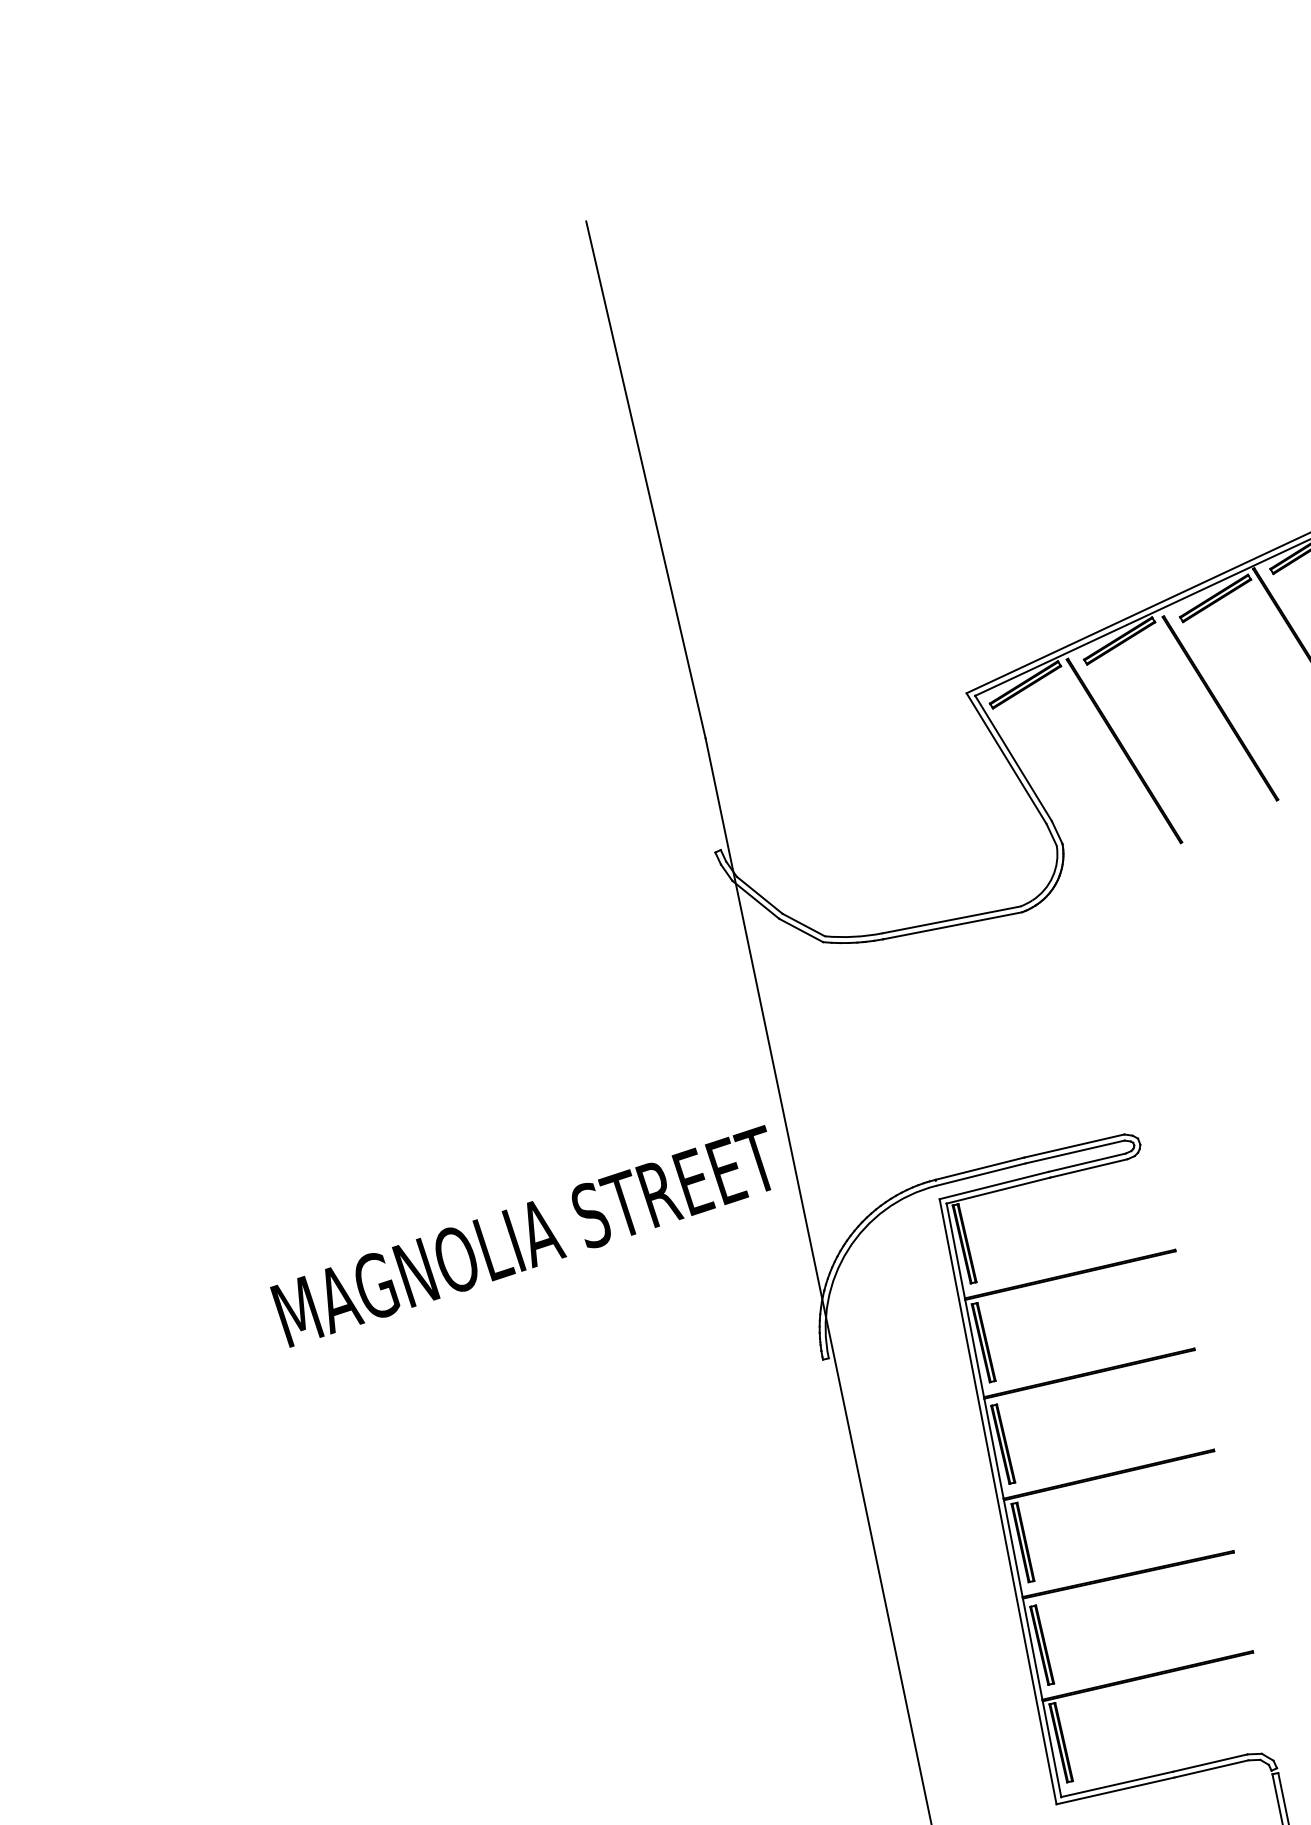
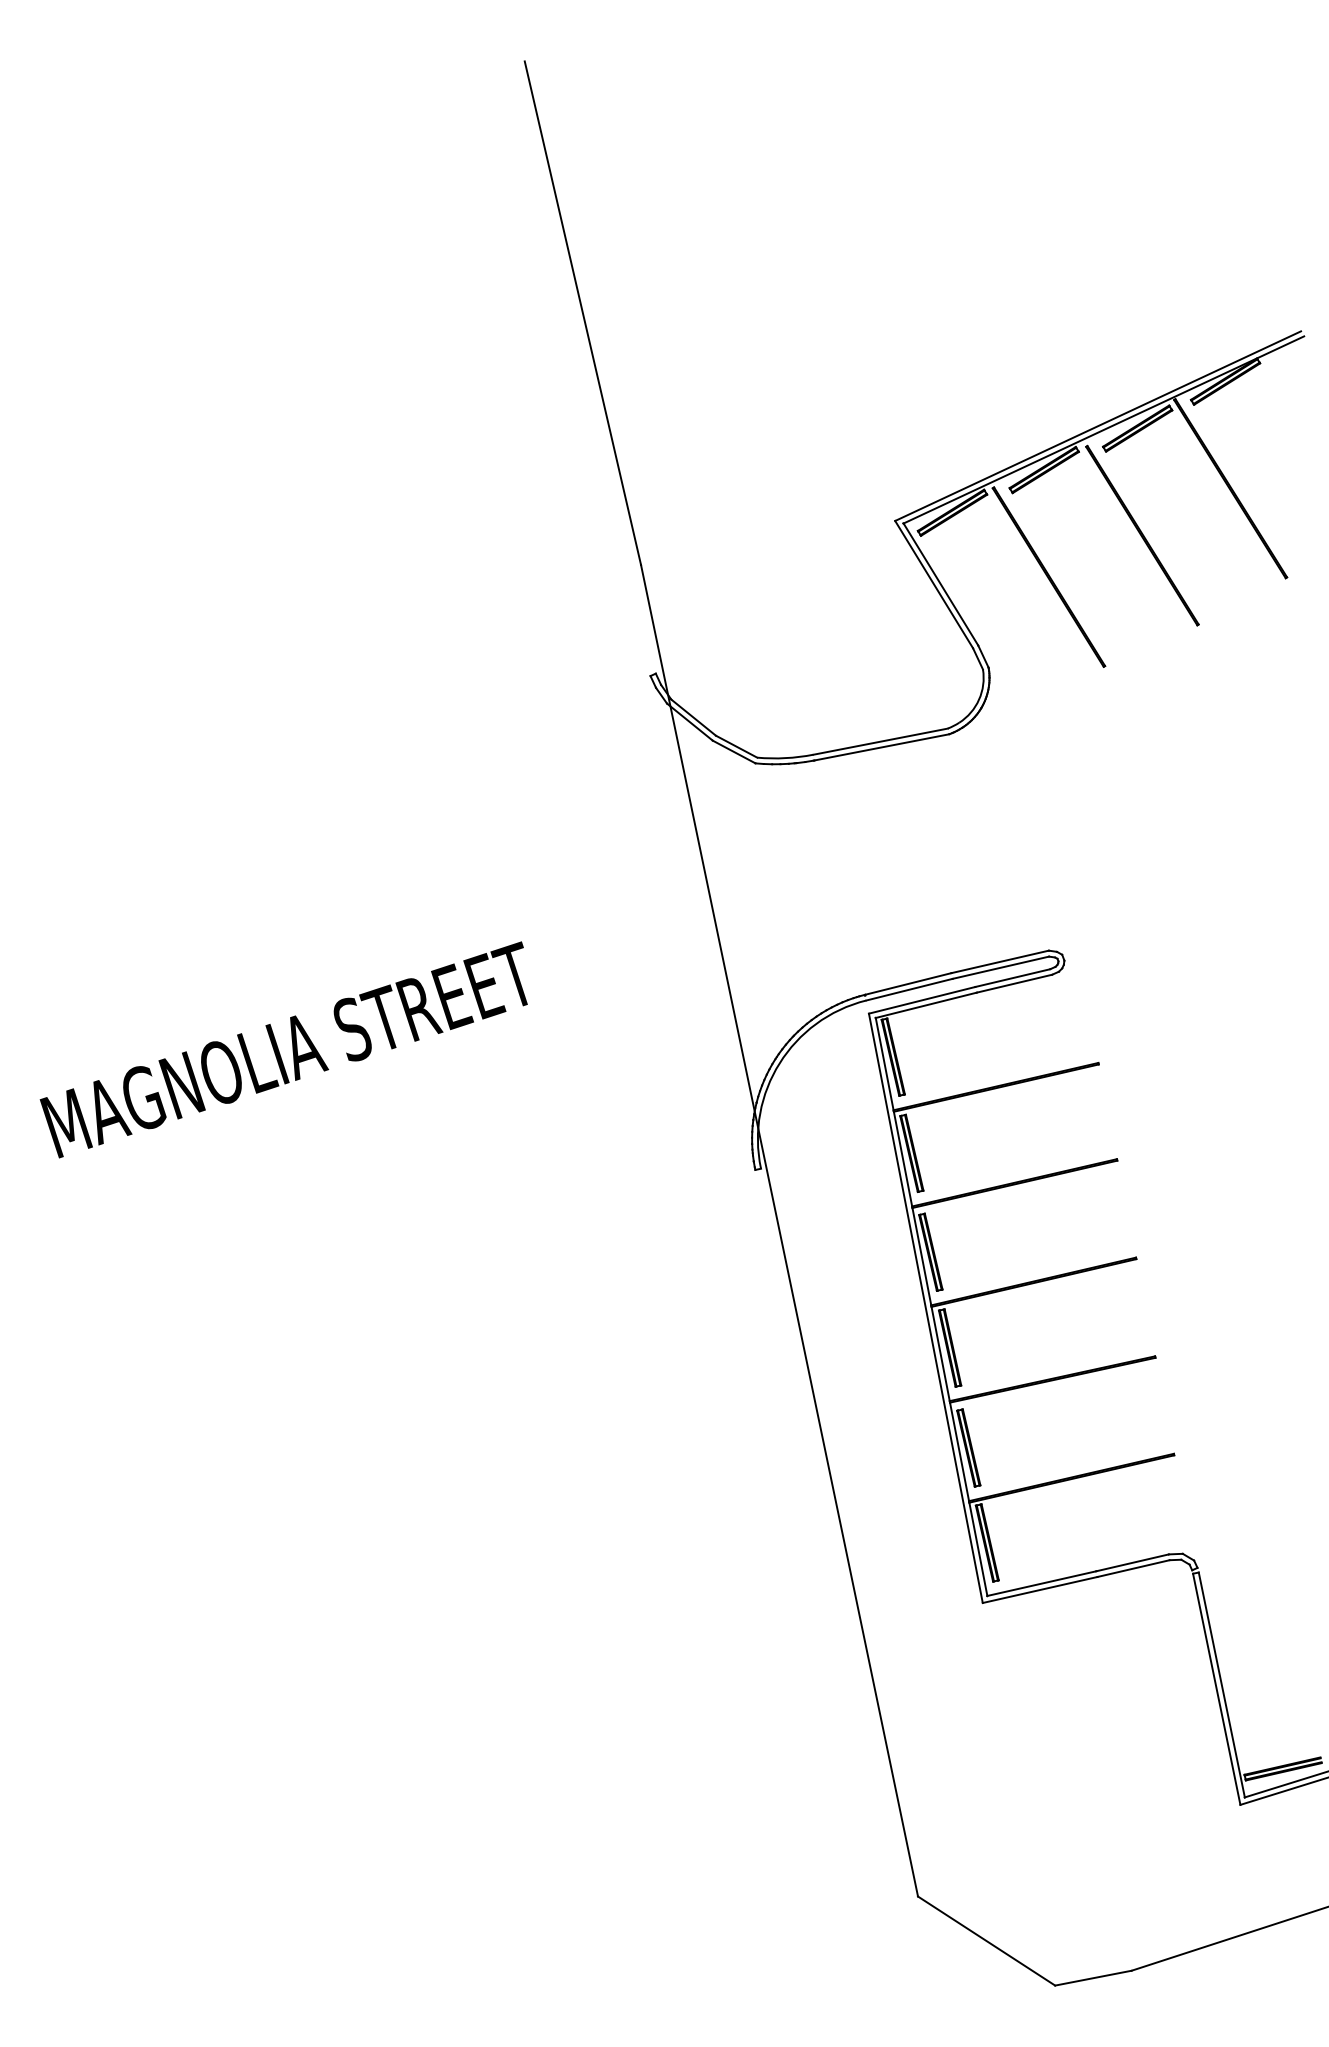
text: (520, 1235) -> (283, 1049), moved

